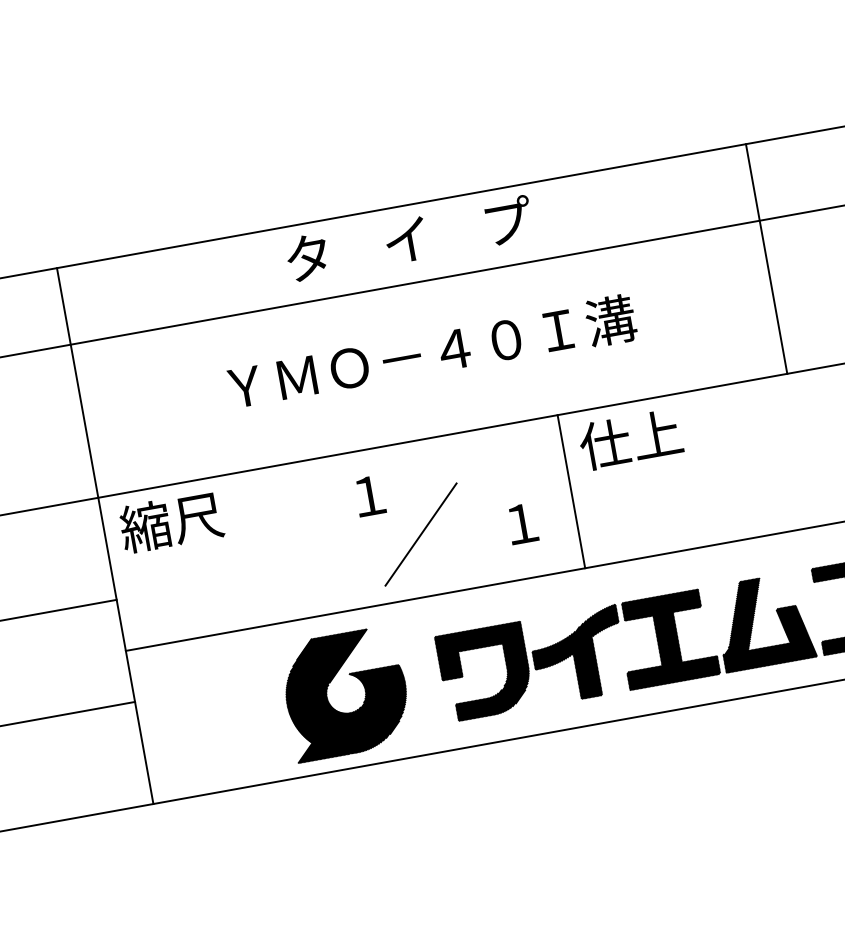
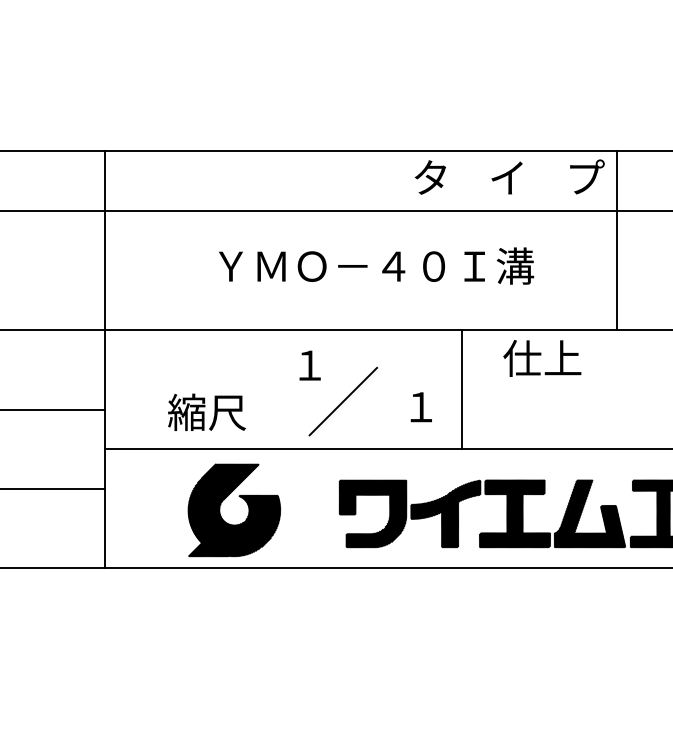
text: (409, 238) -> (509, 176), moved
line: (767, 258) -> (617, 240), moved
text: (631, 439) -> (542, 358), moved
text: (170, 521) -> (206, 411), moved
part: (352, 676) -> (241, 498), moved

